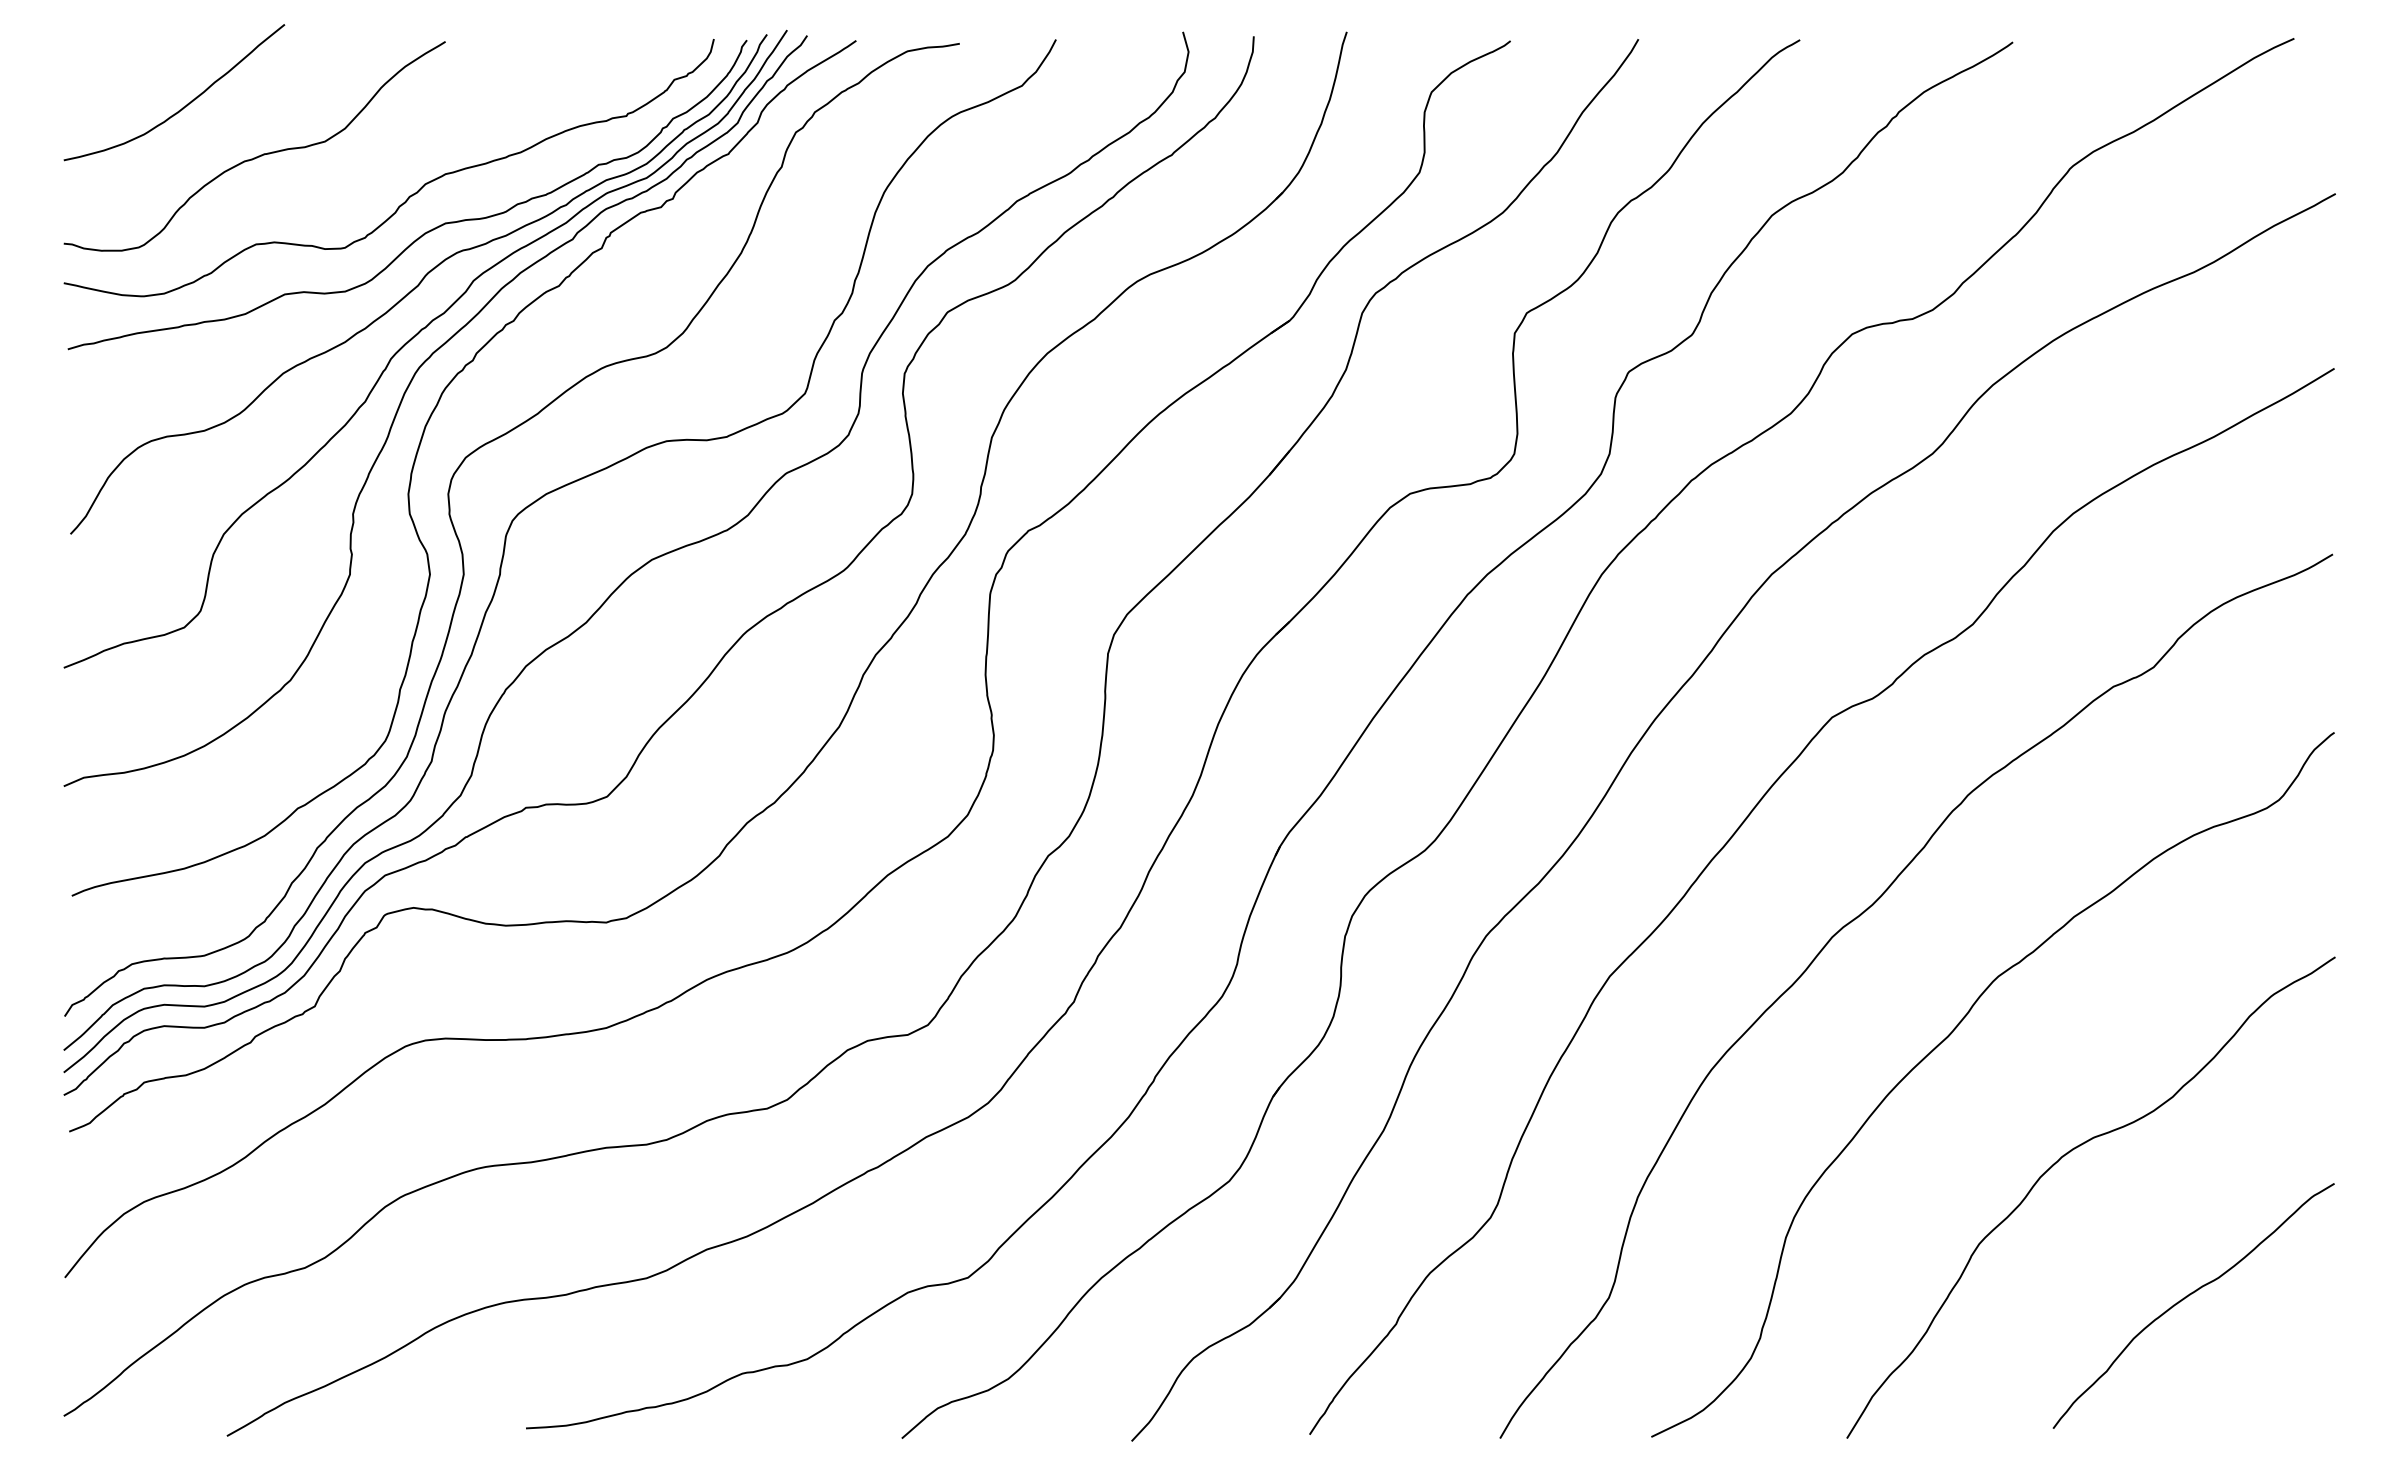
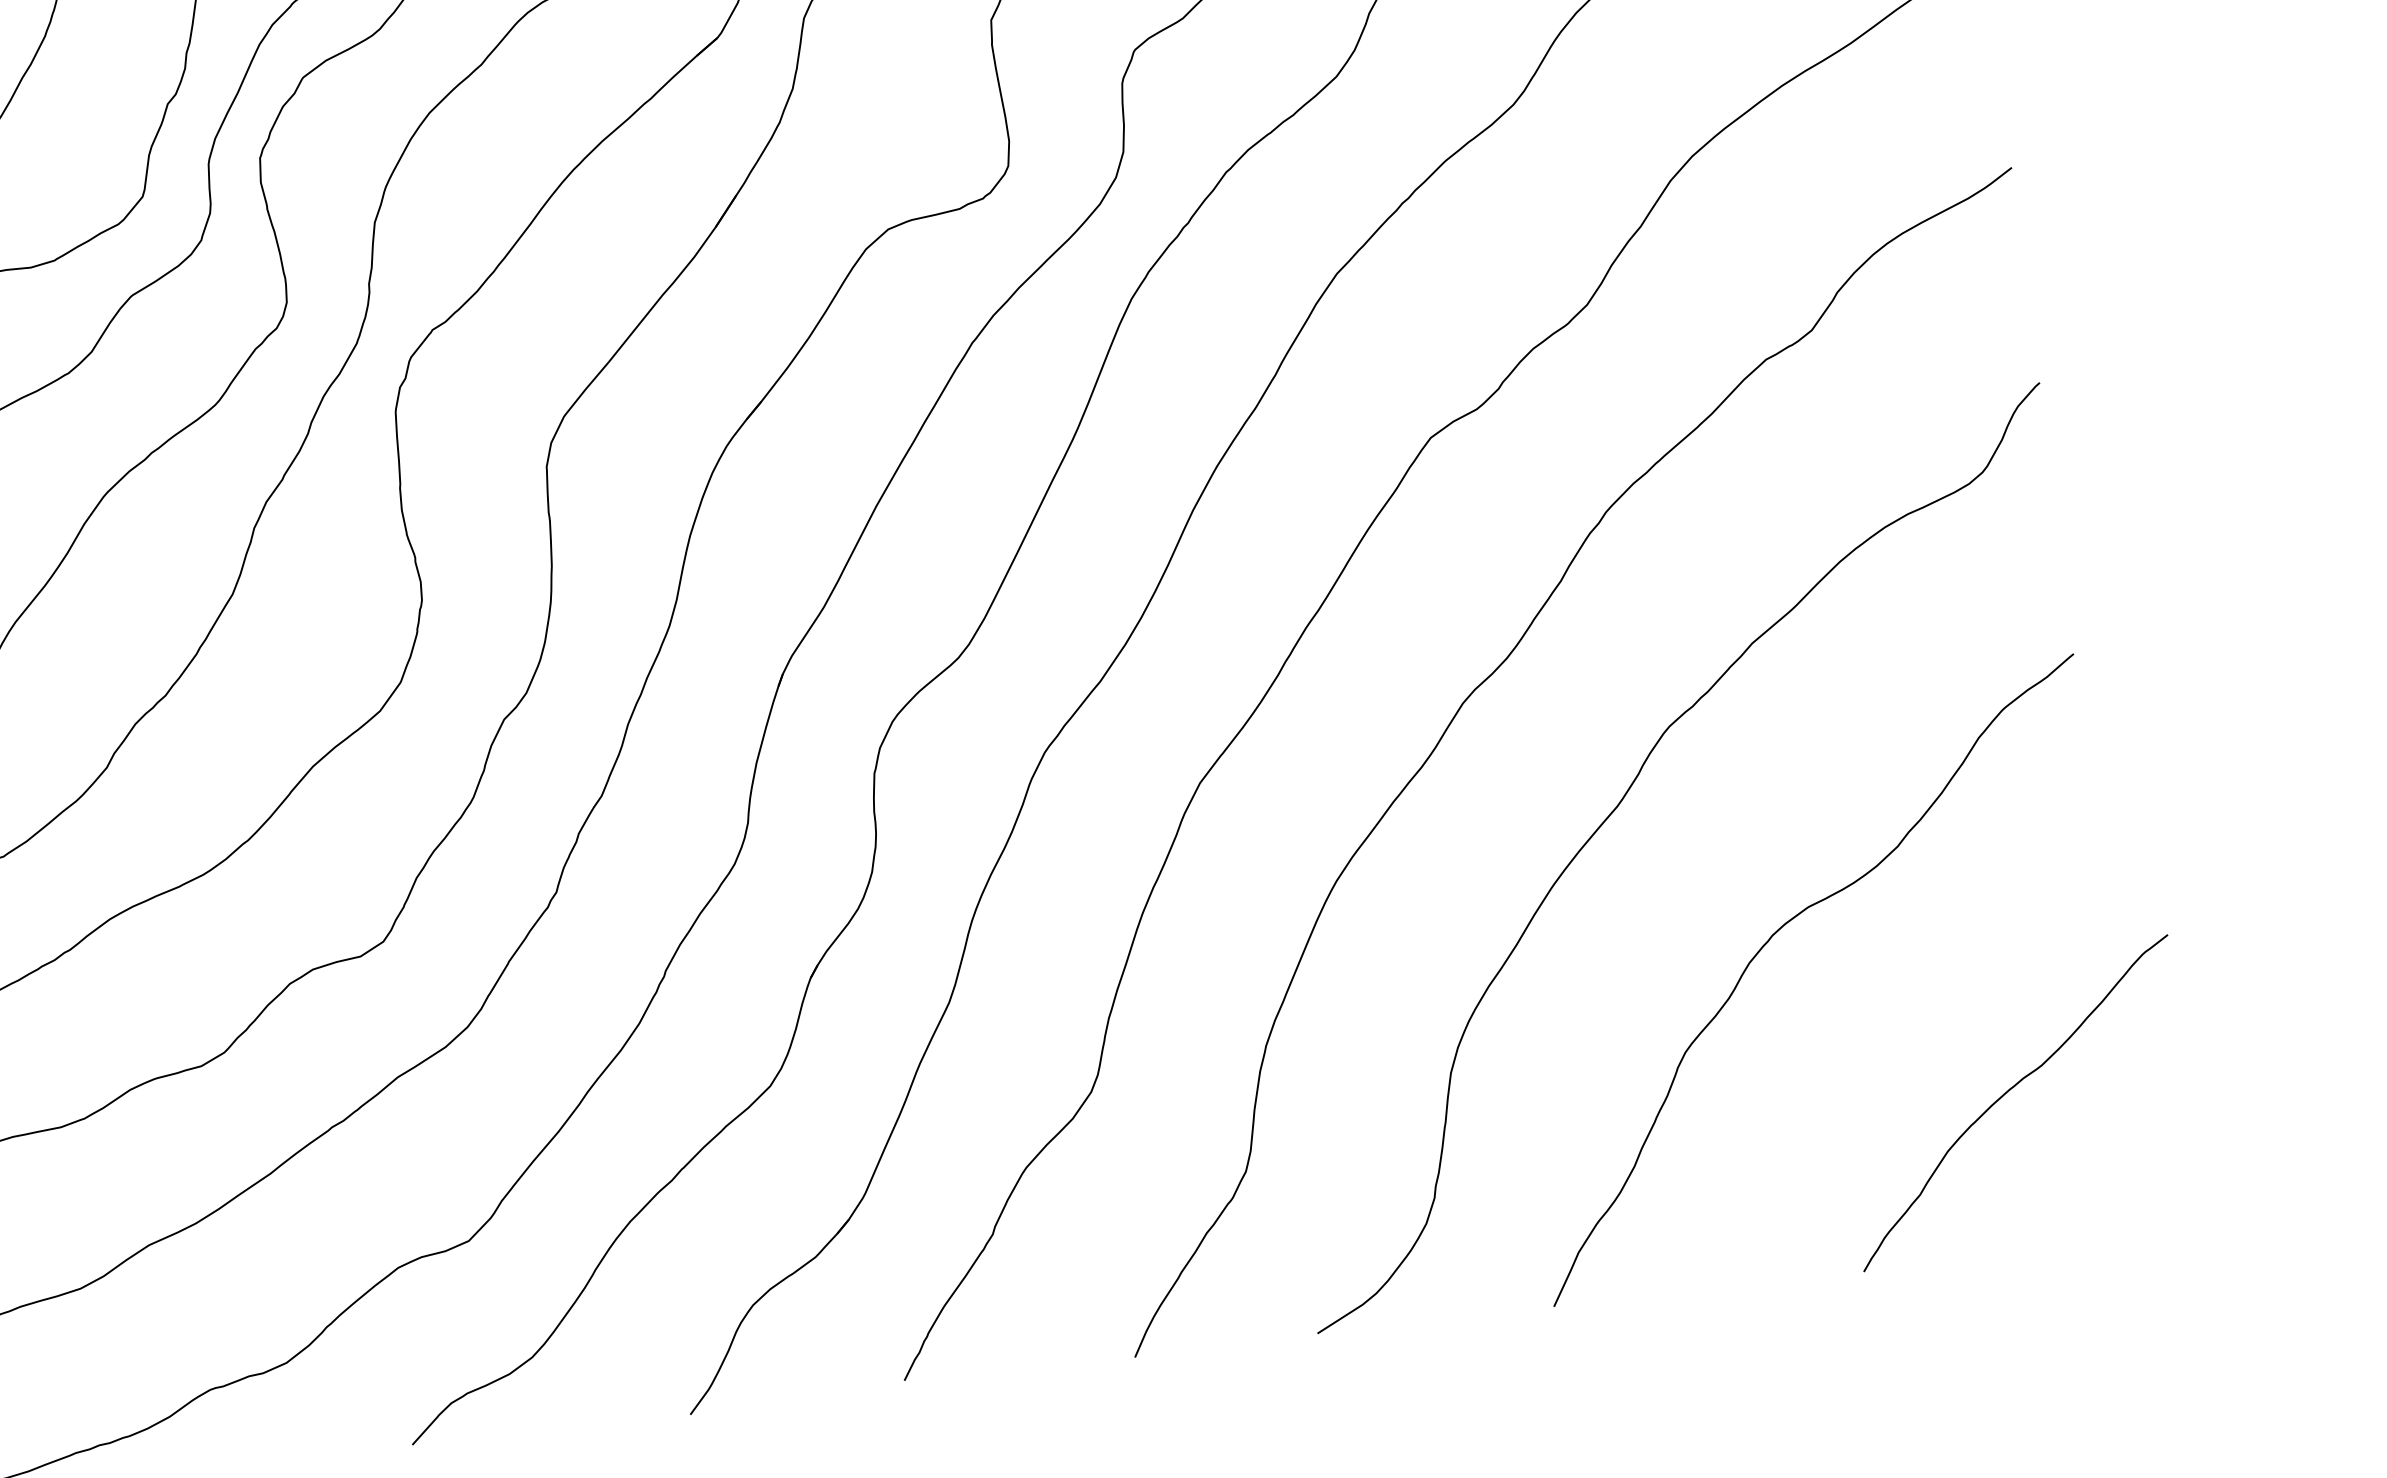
curve: (2186, 1298) -> (2005, 1095), moved

